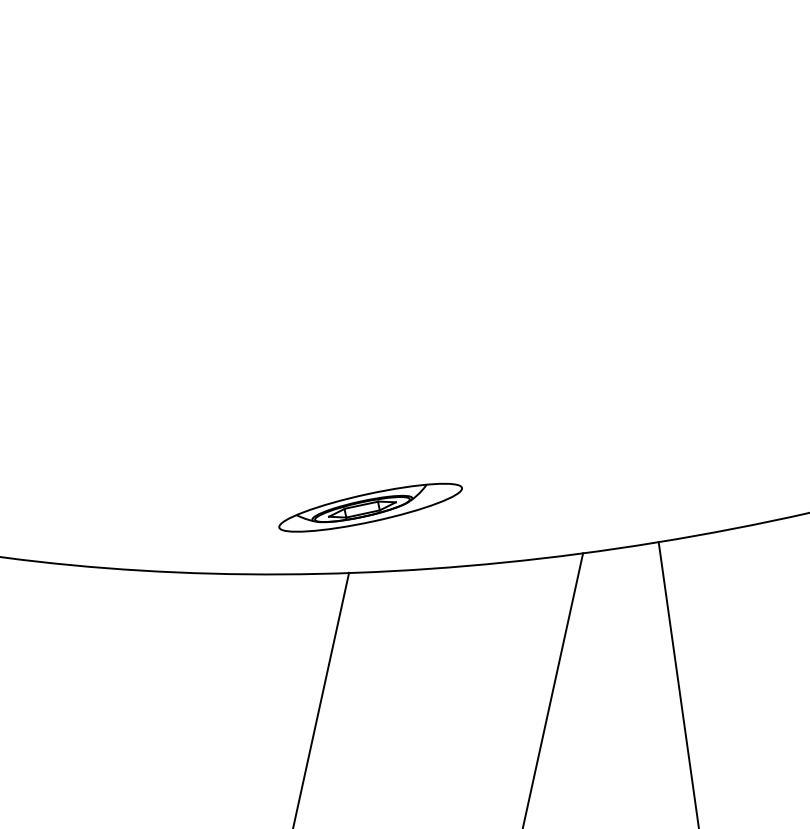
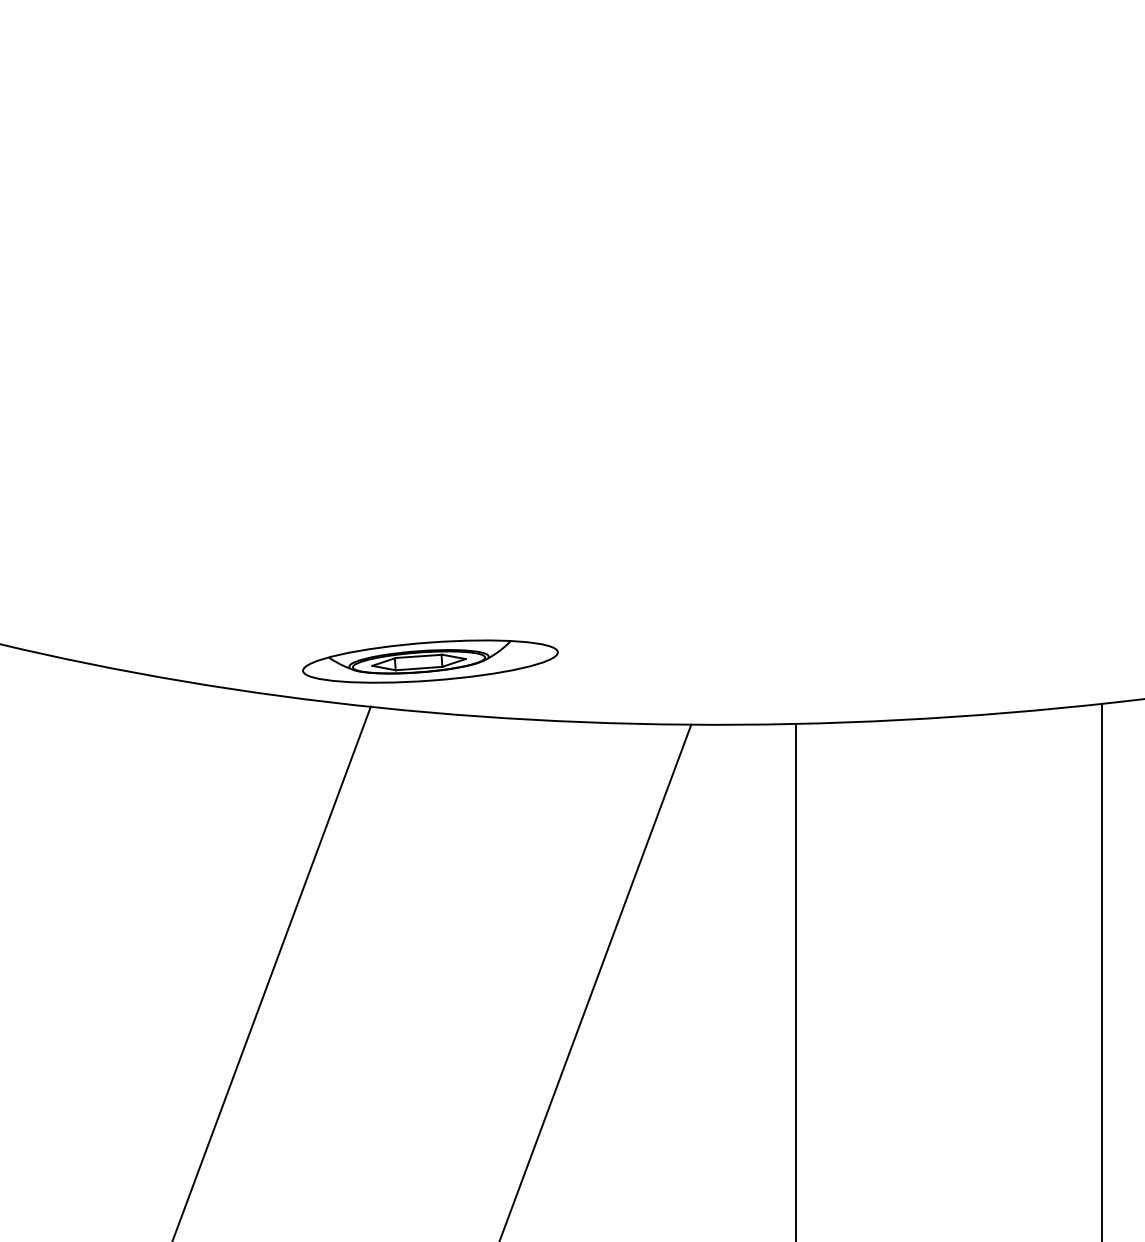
part: (370, 507) -> (430, 661), moved

